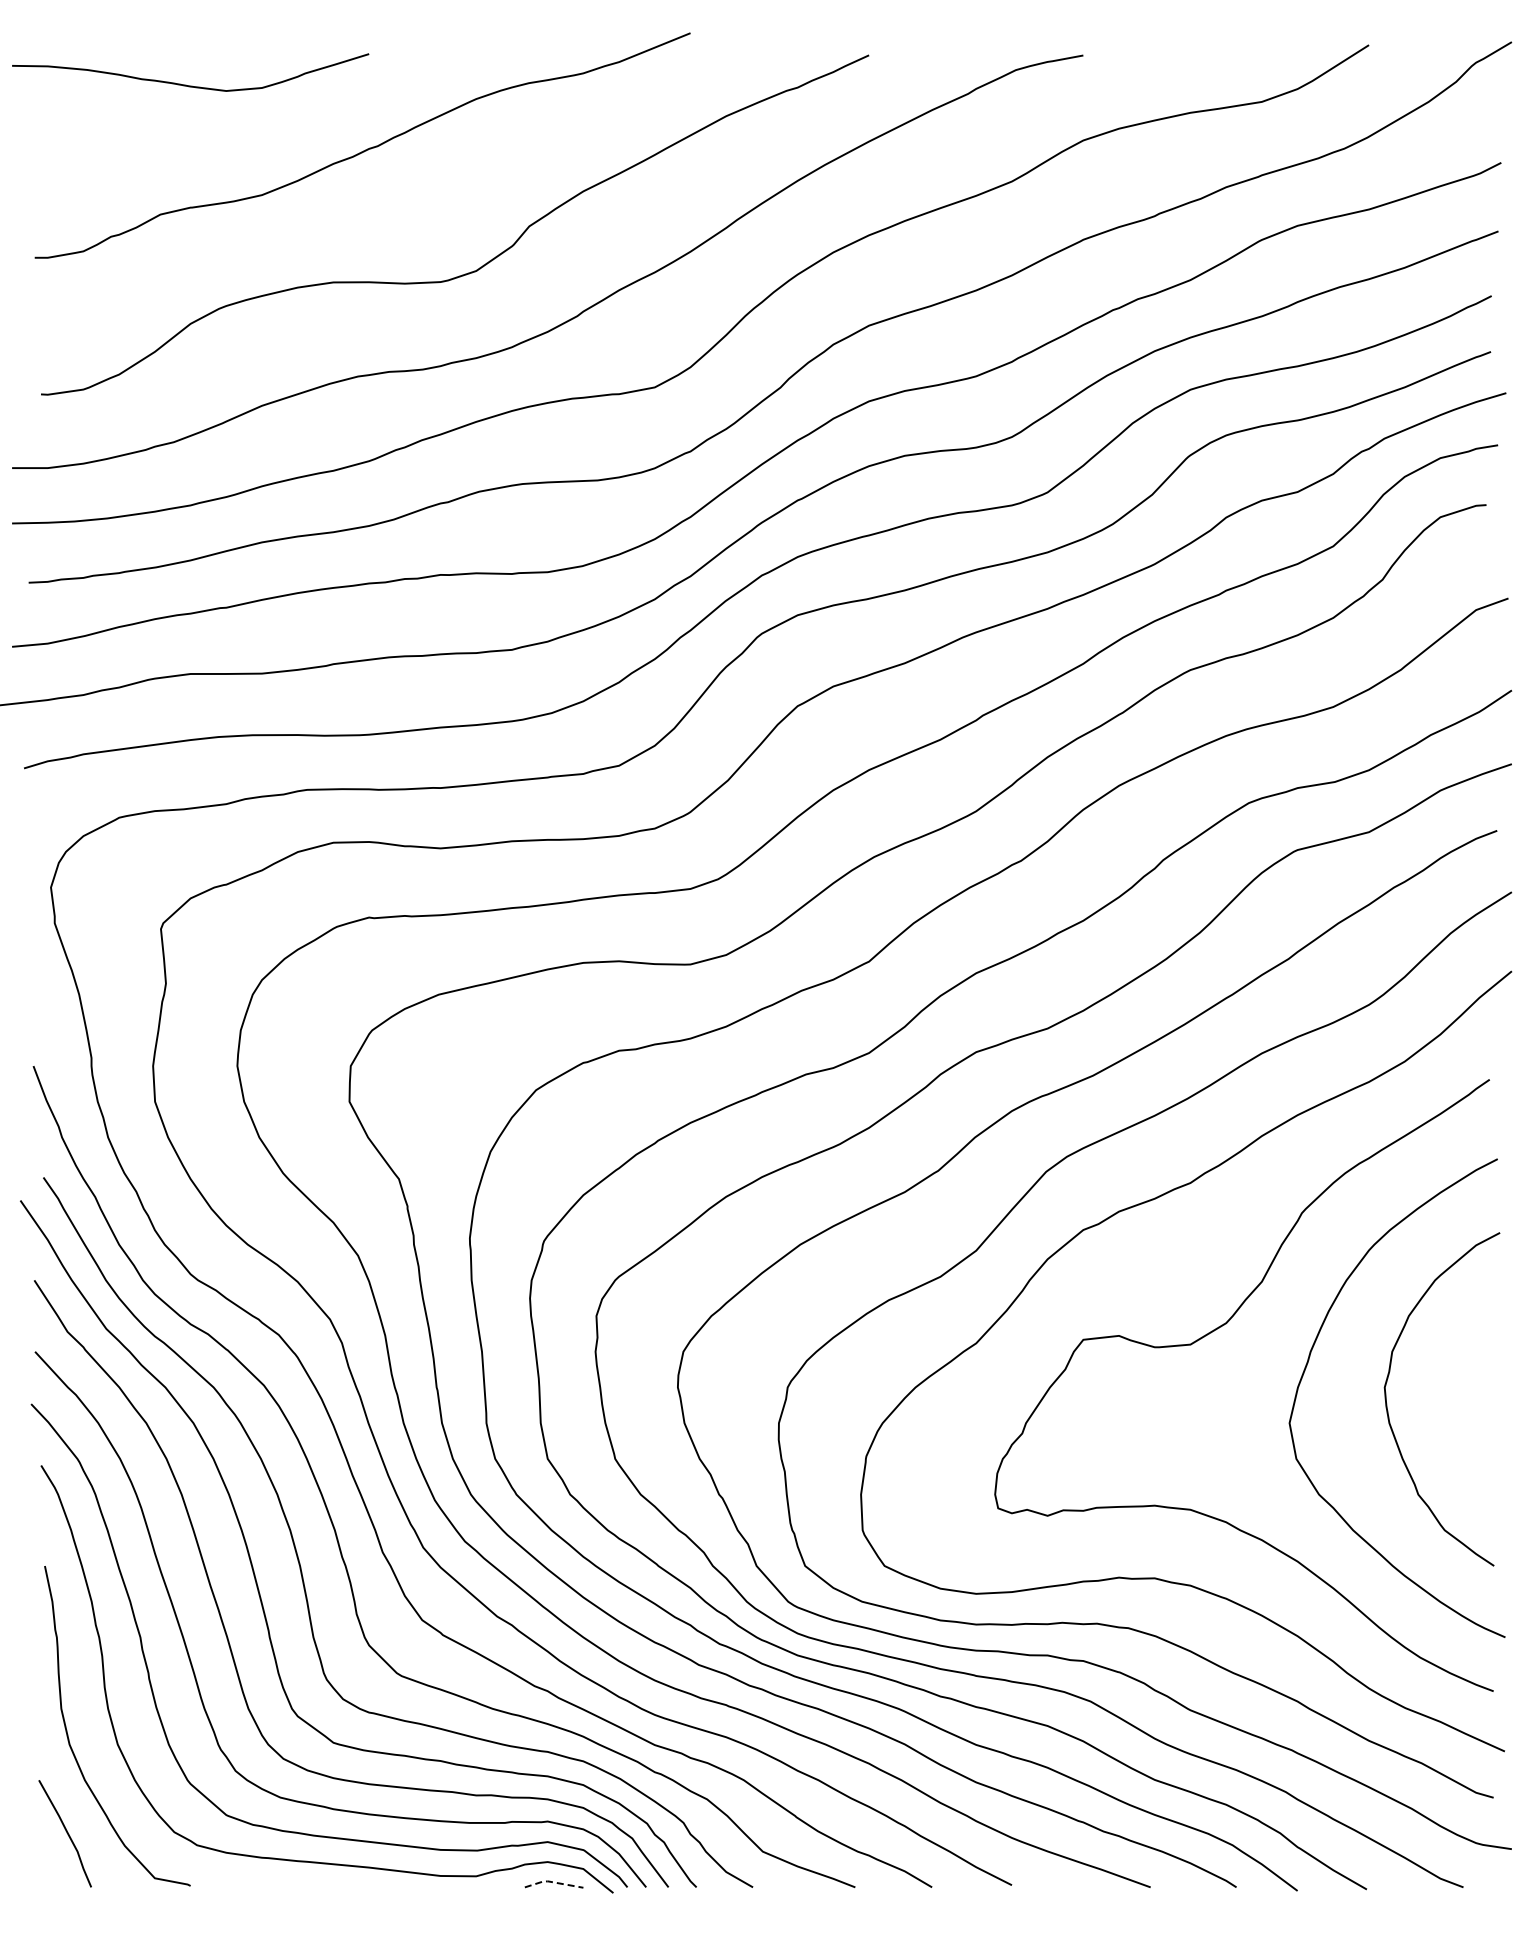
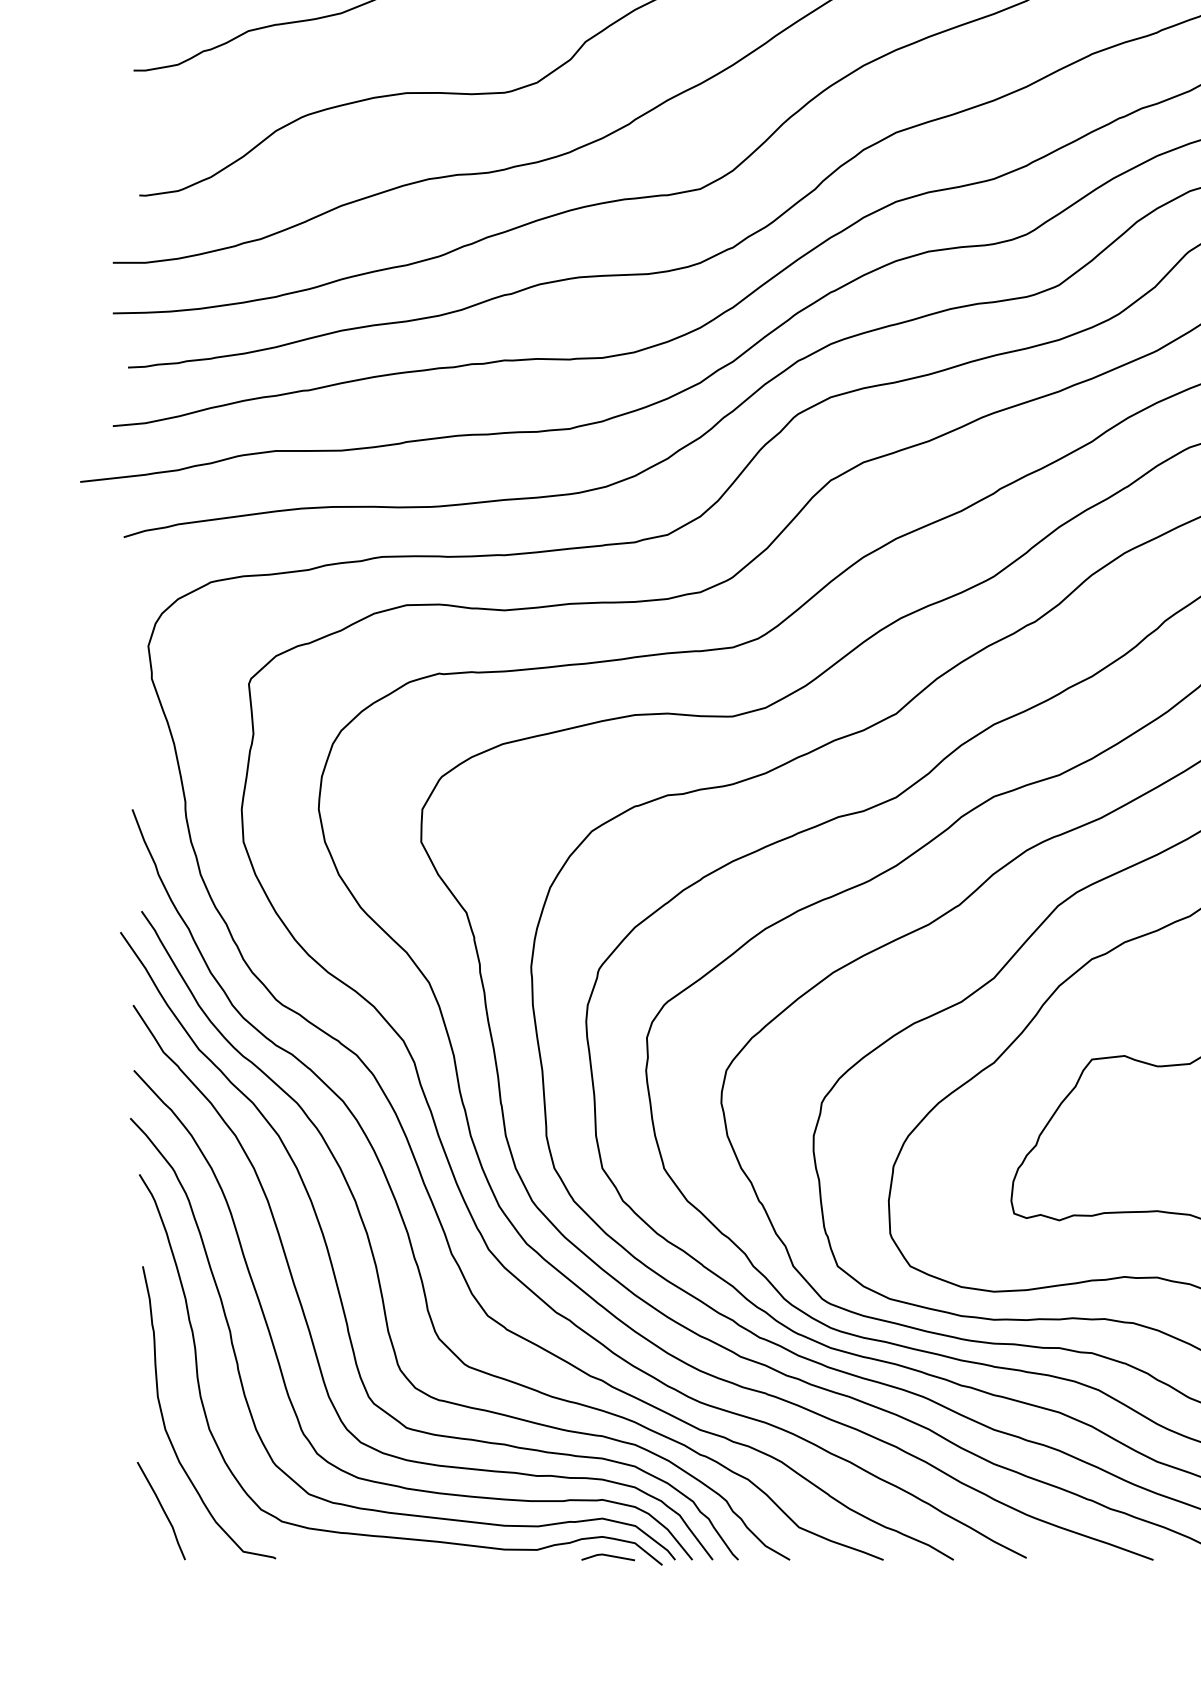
line: (552, 1882) -> (606, 1555), dashed -> solid

